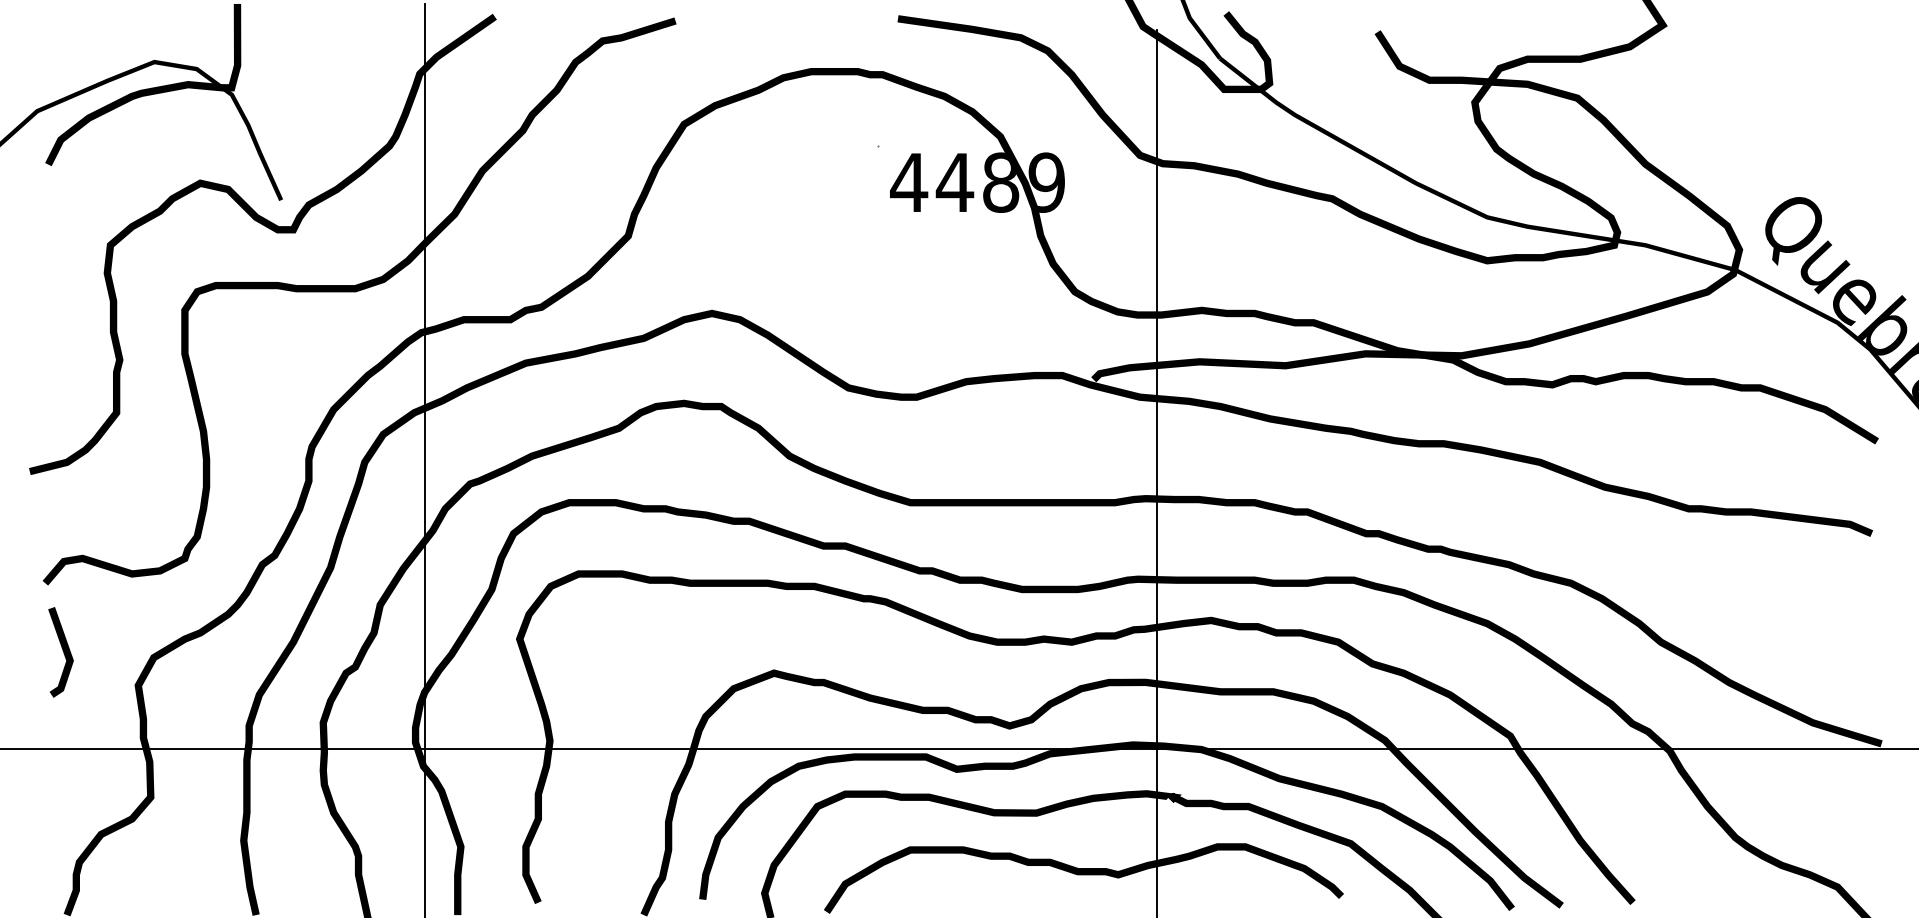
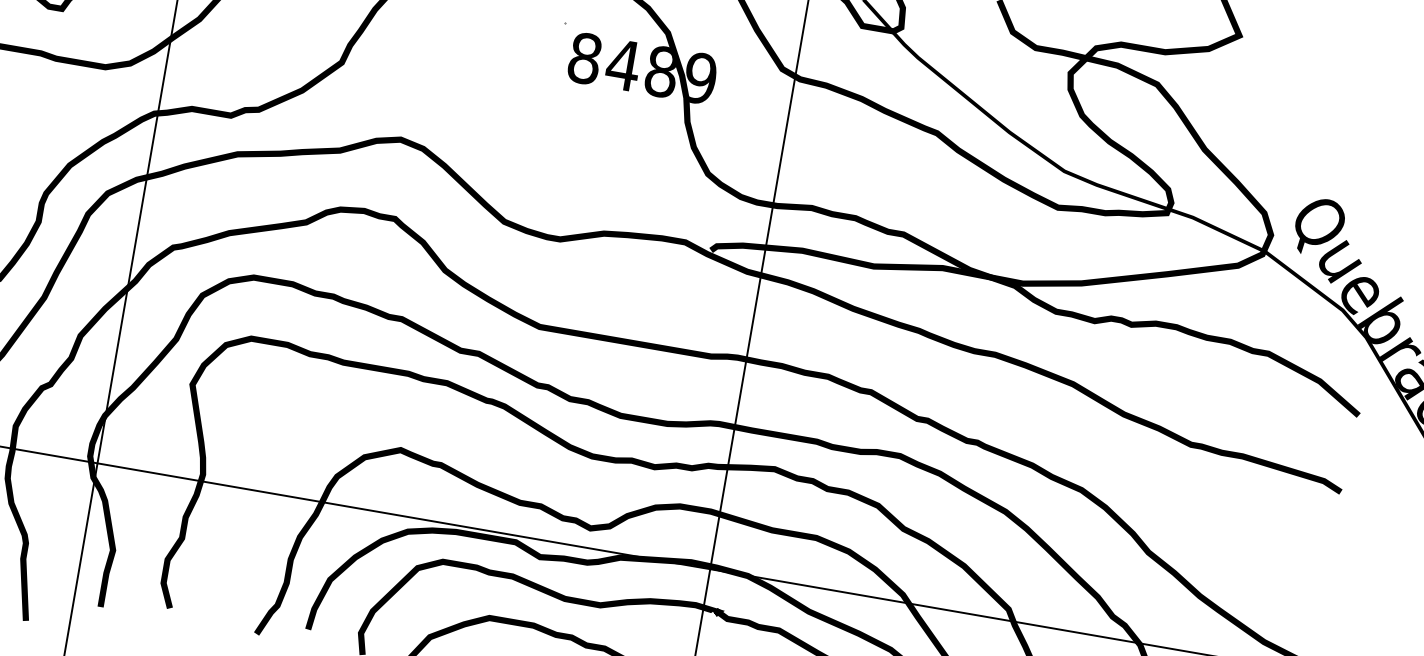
text: (909, 182) -> (585, 58), 4489 -> 8489

